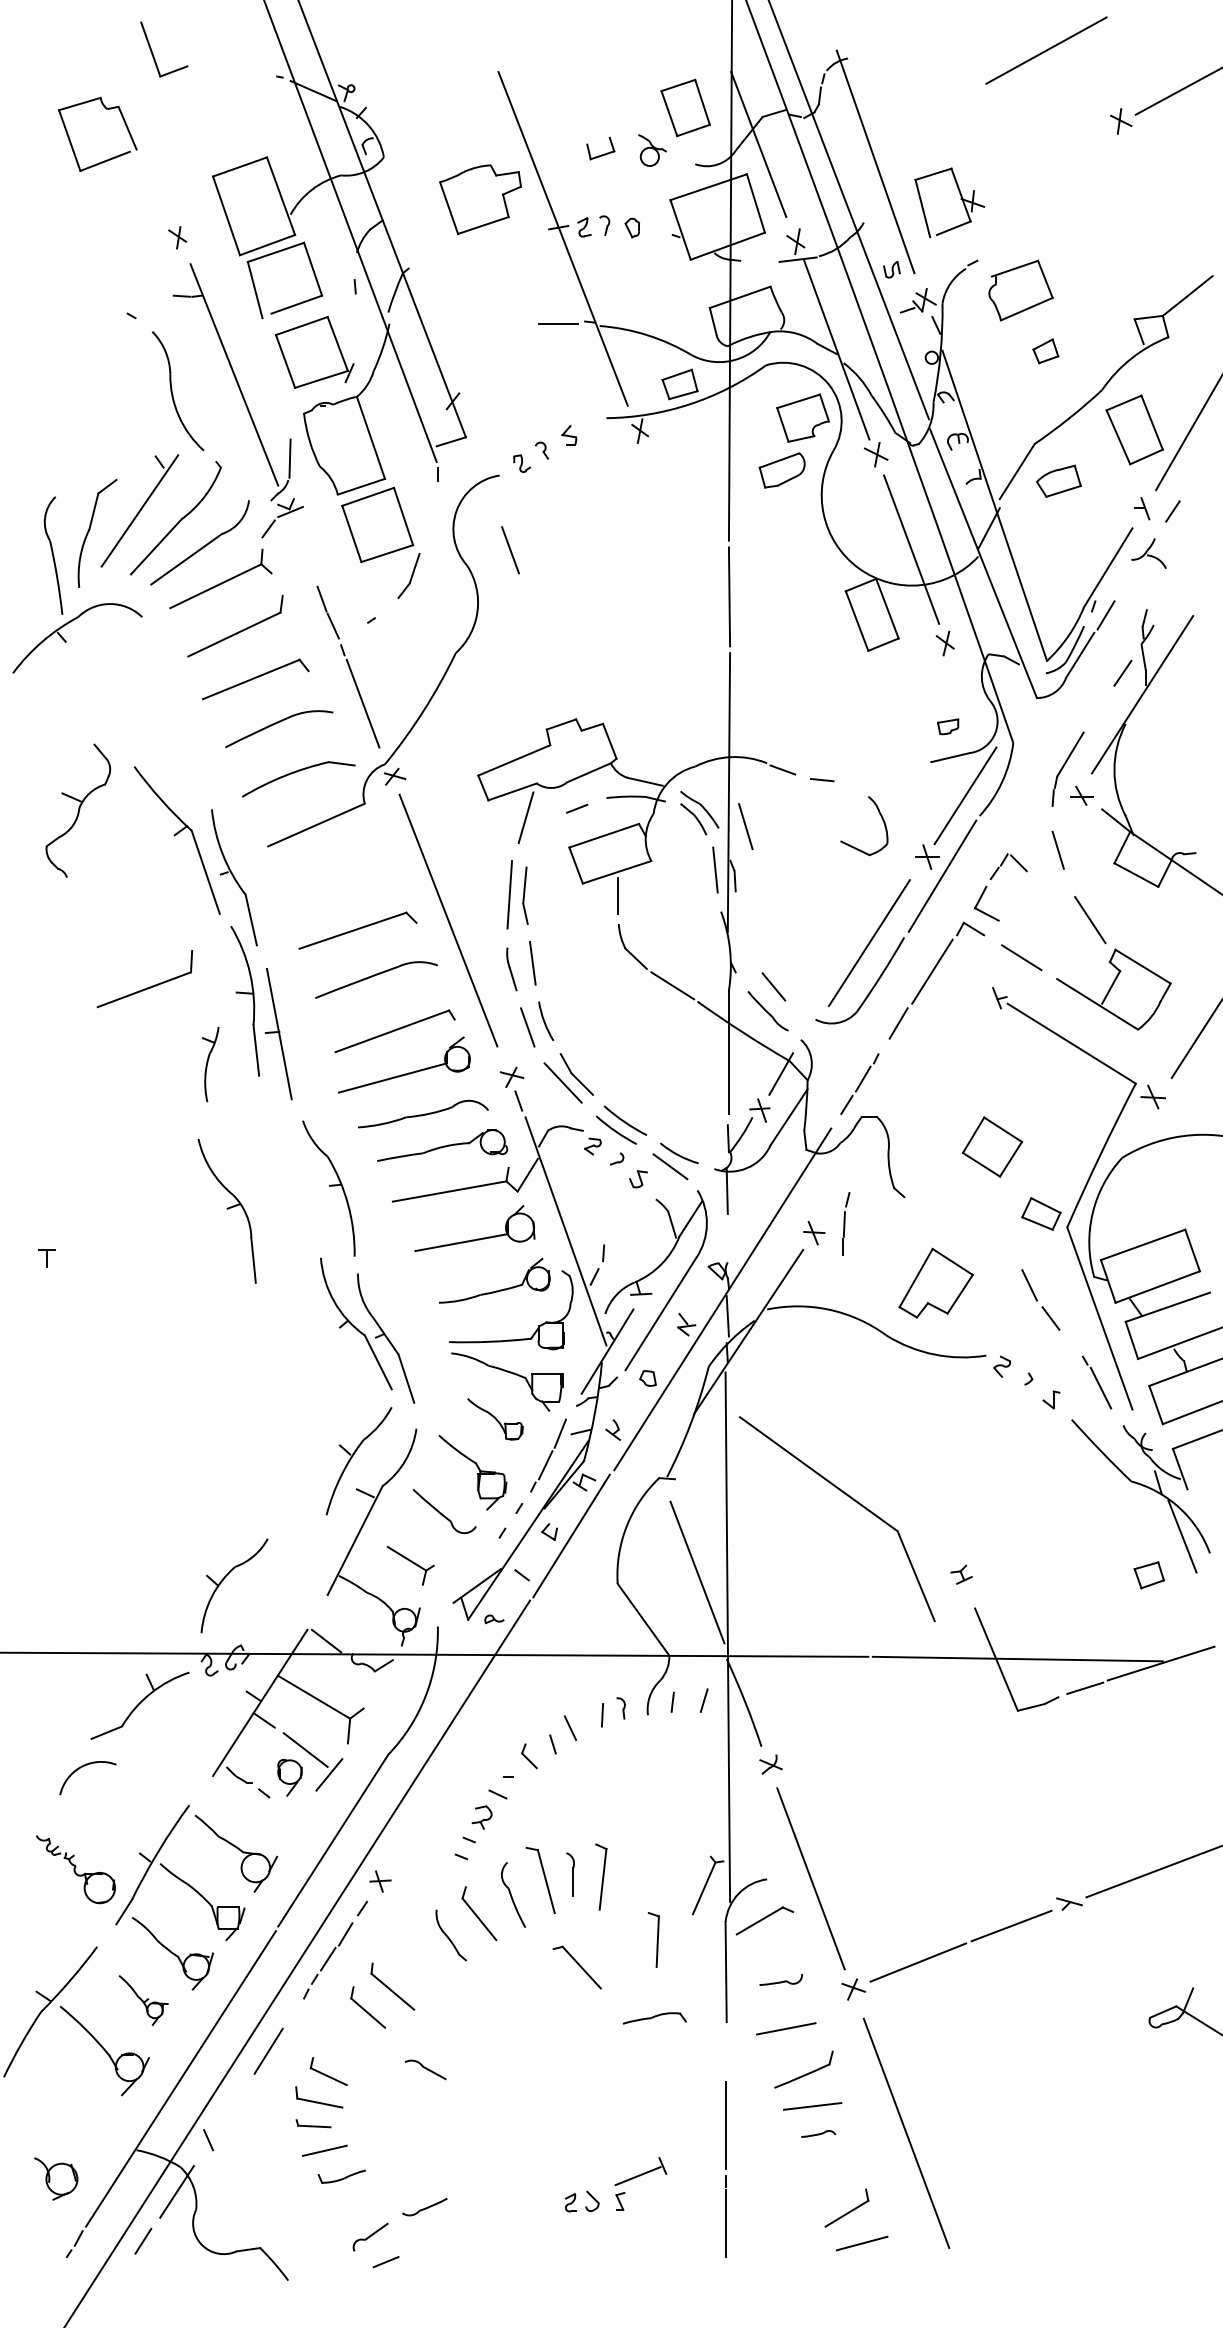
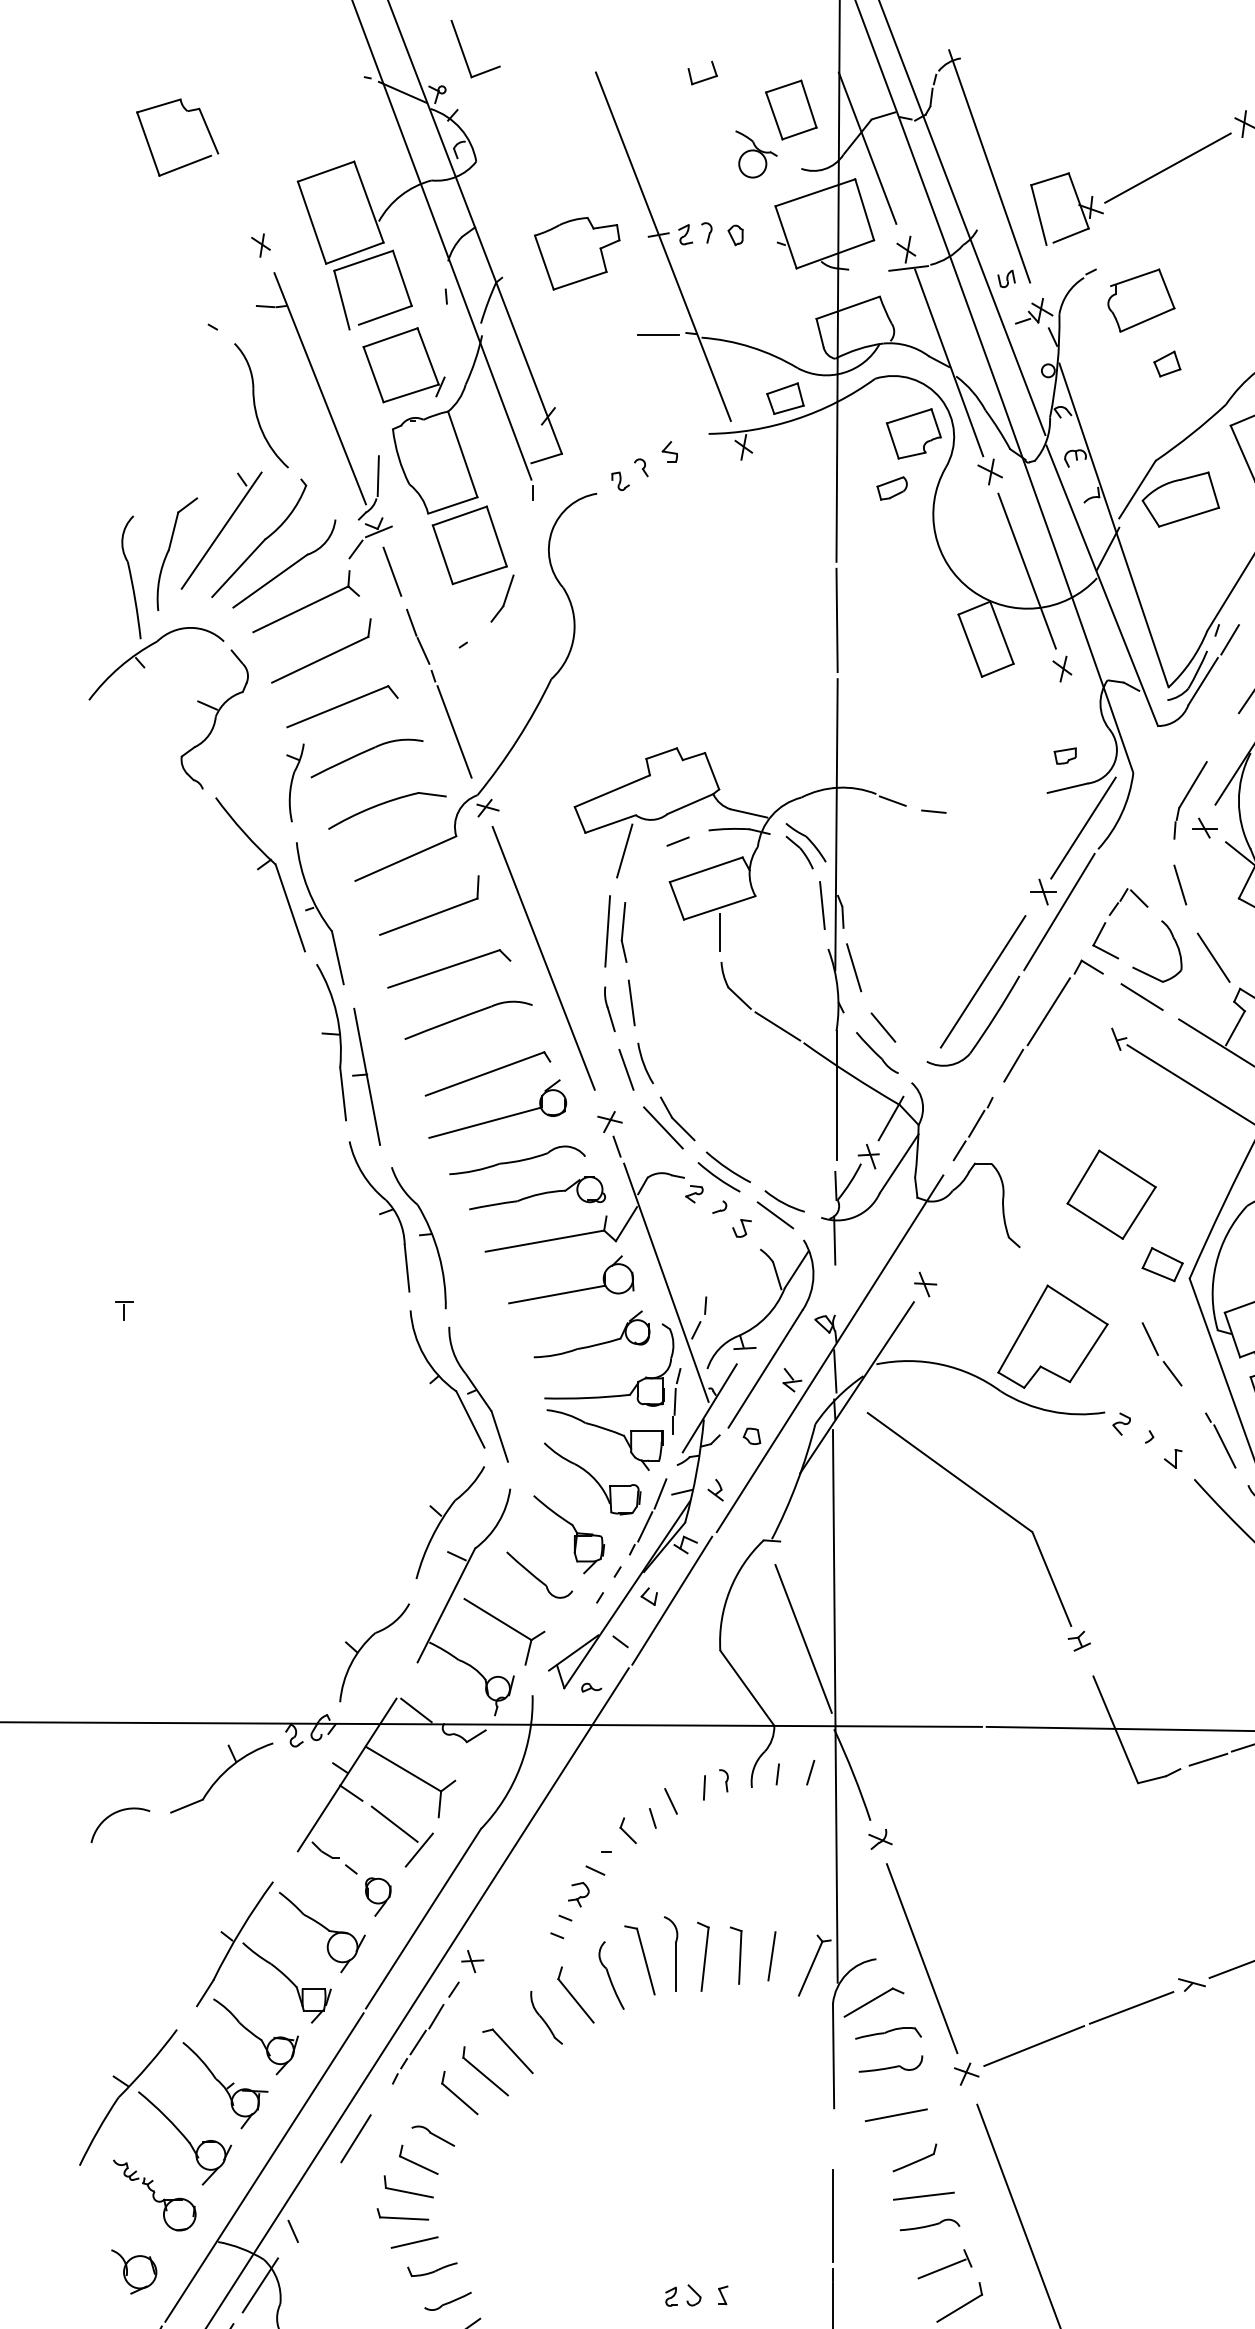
line: (1046, 50) -> (1167, 168), moved
part: (153, 53) -> (464, 53), moved
part: (652, 150) -> (756, 154), size x1.43
part: (601, 154) -> (703, 79), moved
part: (480, 199) -> (577, 253), moved
part: (782, 470) -> (892, 488), size x0.62
part: (1058, 481) -> (1180, 499), size x1.67
line: (510, 550) -> (392, 572), moved
part: (78, 810) -> (214, 719), moved
part: (881, 818) -> (1175, 943), moved
line: (745, 826) -> (853, 967), moved
part: (147, 987) -> (432, 914), moved
part: (210, 1064) -> (295, 782), moved
part: (992, 1146) -> (1111, 1194), size x1.43
part: (226, 1211) -> (378, 1217), moved
part: (846, 1223) -> (677, 1400), moved
part: (935, 1283) -> (1052, 1337), size x1.43
part: (495, 1419) -> (592, 1479), size x1.67
part: (851, 1499) -> (984, 1498), moved
part: (410, 1565) -> (504, 1631), size x1.67
part: (225, 1578) -> (365, 1645), moved
arc: (79, 1769) -> (111, 1816), moved
part: (289, 1777) -> (377, 1896), moved
part: (75, 1869) -> (154, 2195), moved
part: (570, 1874) -> (671, 1954), size x1.67
line: (666, 1876) -> (771, 1956), added
part: (653, 1939) -> (735, 1955), moved
part: (576, 1967) -> (507, 2051), moved
part: (780, 1979) -> (890, 2063), size x1.43
part: (143, 2000) -> (225, 2085), size x1.67
part: (654, 2018) -> (888, 2033), moved
part: (425, 2069) -> (433, 2135), moved
part: (803, 2069) -> (914, 2157), size x0.71
part: (313, 2123) -> (402, 2214), size x1.43
part: (818, 2133) -> (929, 2224), size x1.67
part: (640, 2171) -> (944, 2264), moved
part: (424, 2207) -> (447, 2301), moved

